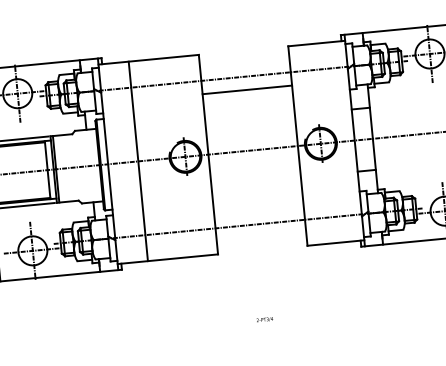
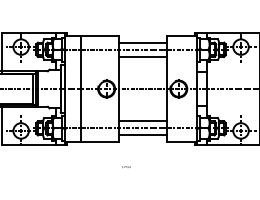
line: (244, 63) -> (142, 42), added
line: (258, 211) -> (142, 121), added
line: (261, 237) -> (142, 135), added
text: (265, 318) -> (126, 166), moved

